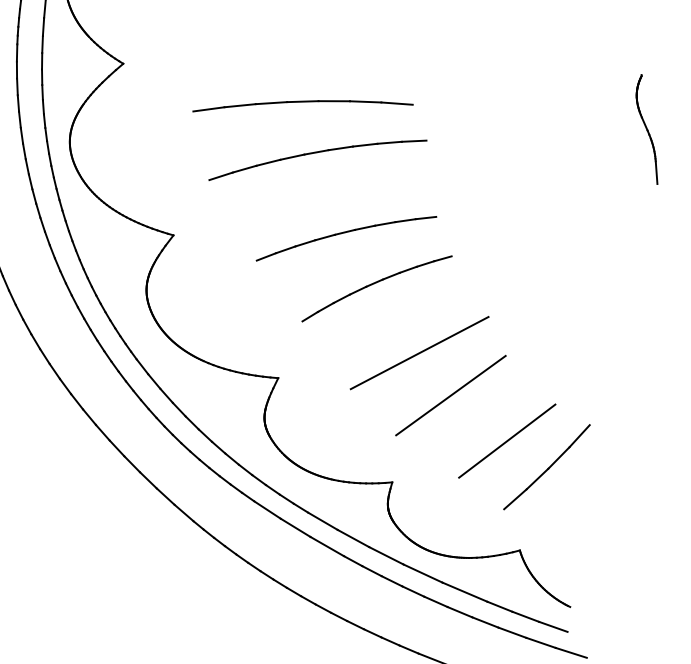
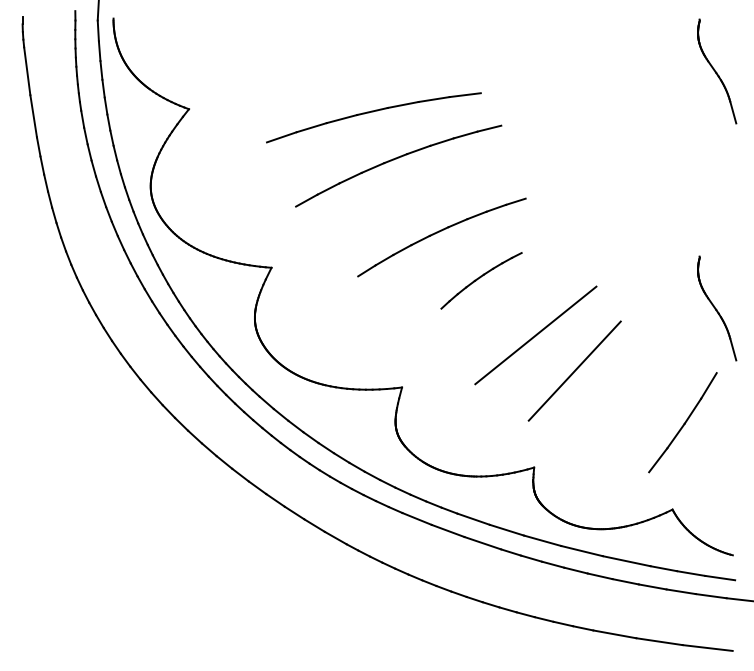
part: (376, 288) -> (481, 280), size x0.6
part: (603, 361) -> (717, 308), added
line: (506, 440) -> (638, 404), removed

